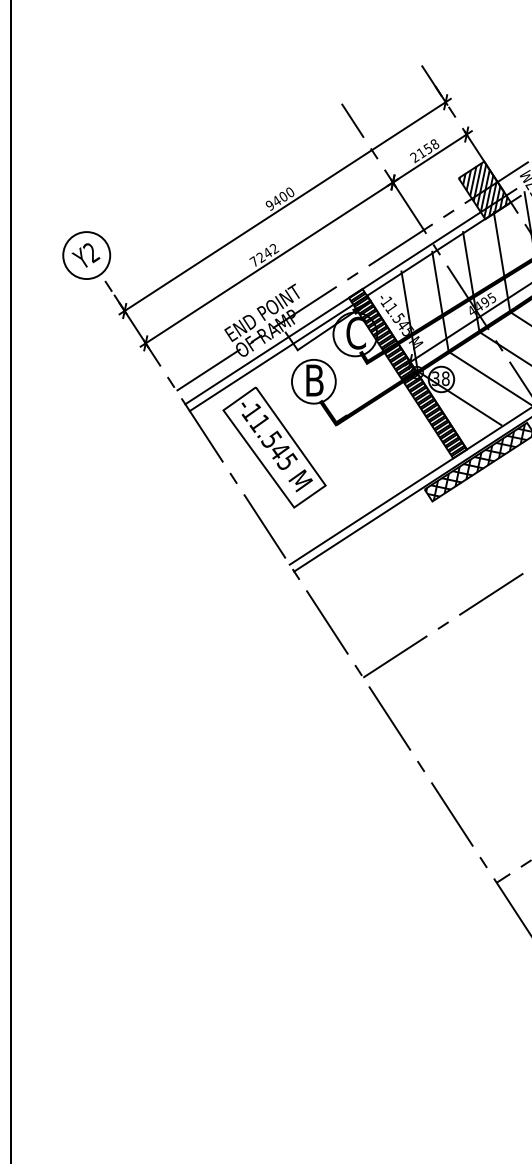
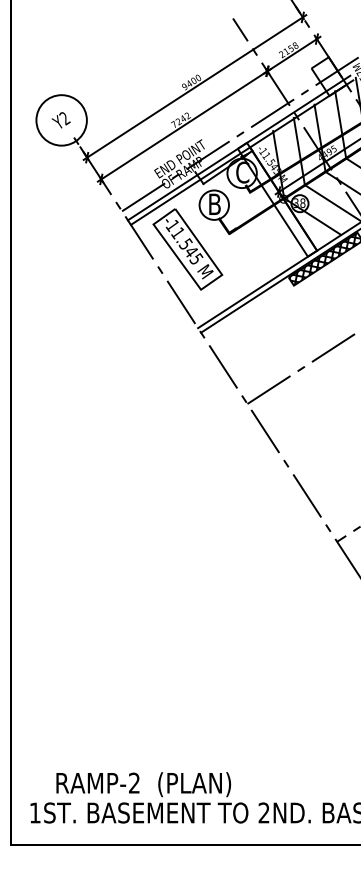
hatch: (485, 190) -> (329, 76), removed
circle: (86, 255) -> (61, 120), size x1.6
hatch: (406, 373) -> (276, 199), removed

